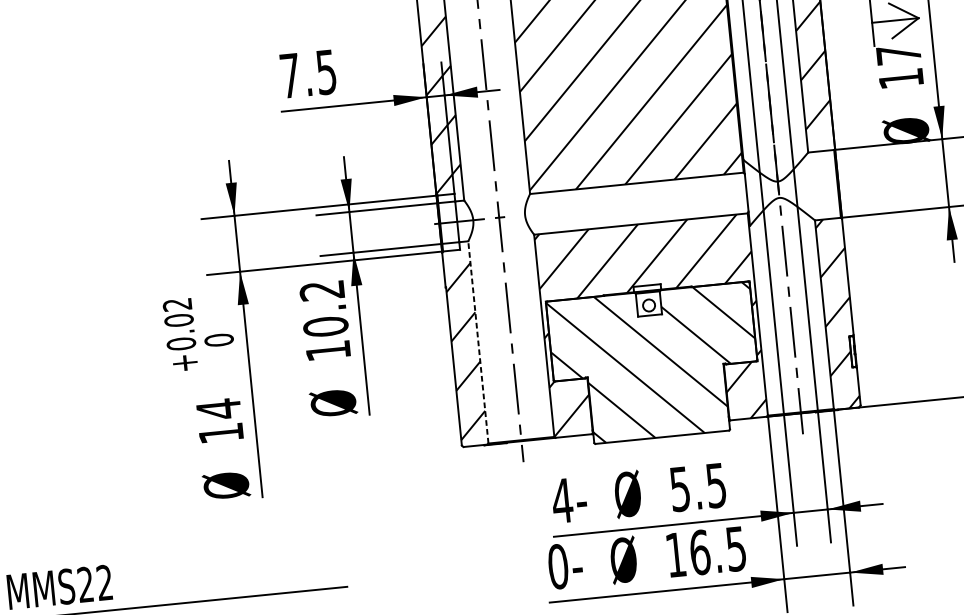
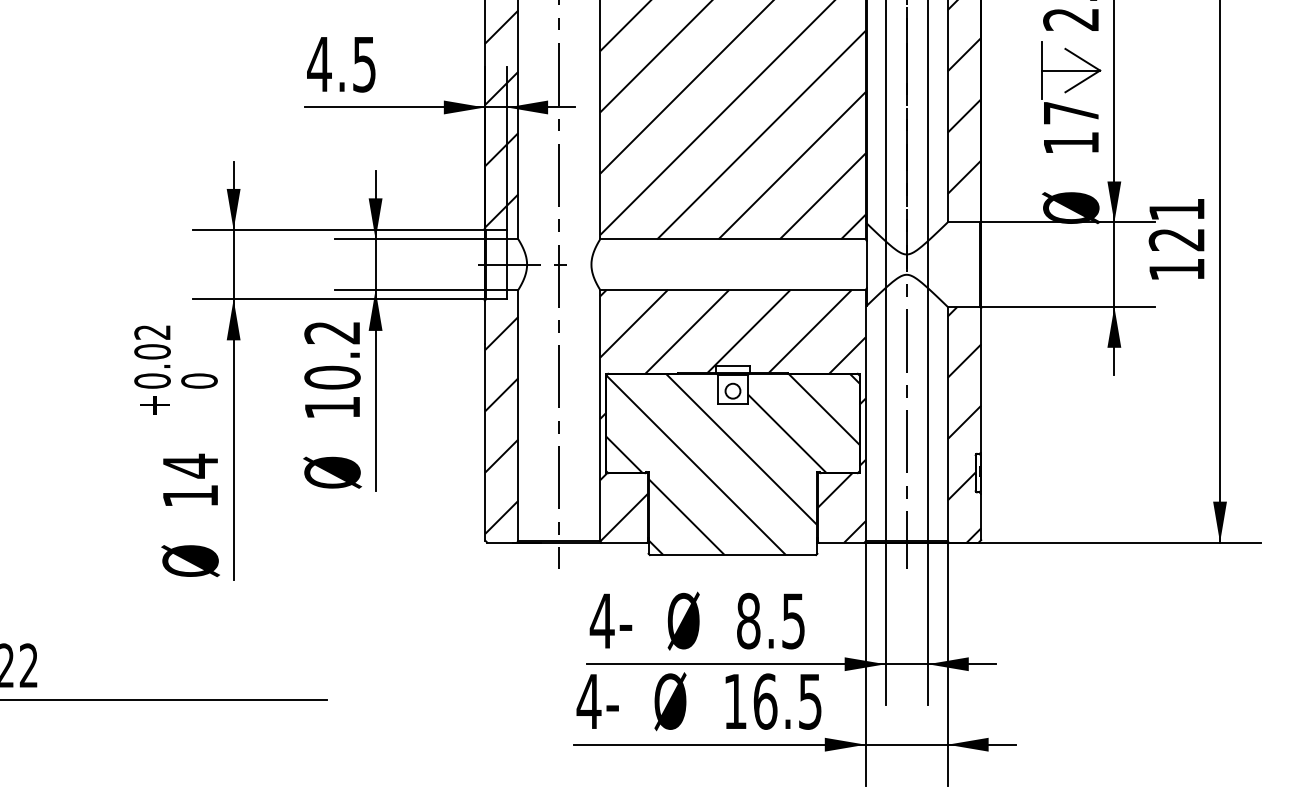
text: (290, 75) -> (319, 64), 7.5 -> 4.5
line: (478, 342) -> (518, 415), dashed -> solid
text: (679, 488) -> (748, 620), 5.5 -> 8.5
text: (557, 566) -> (588, 701), 0- -> 4-

